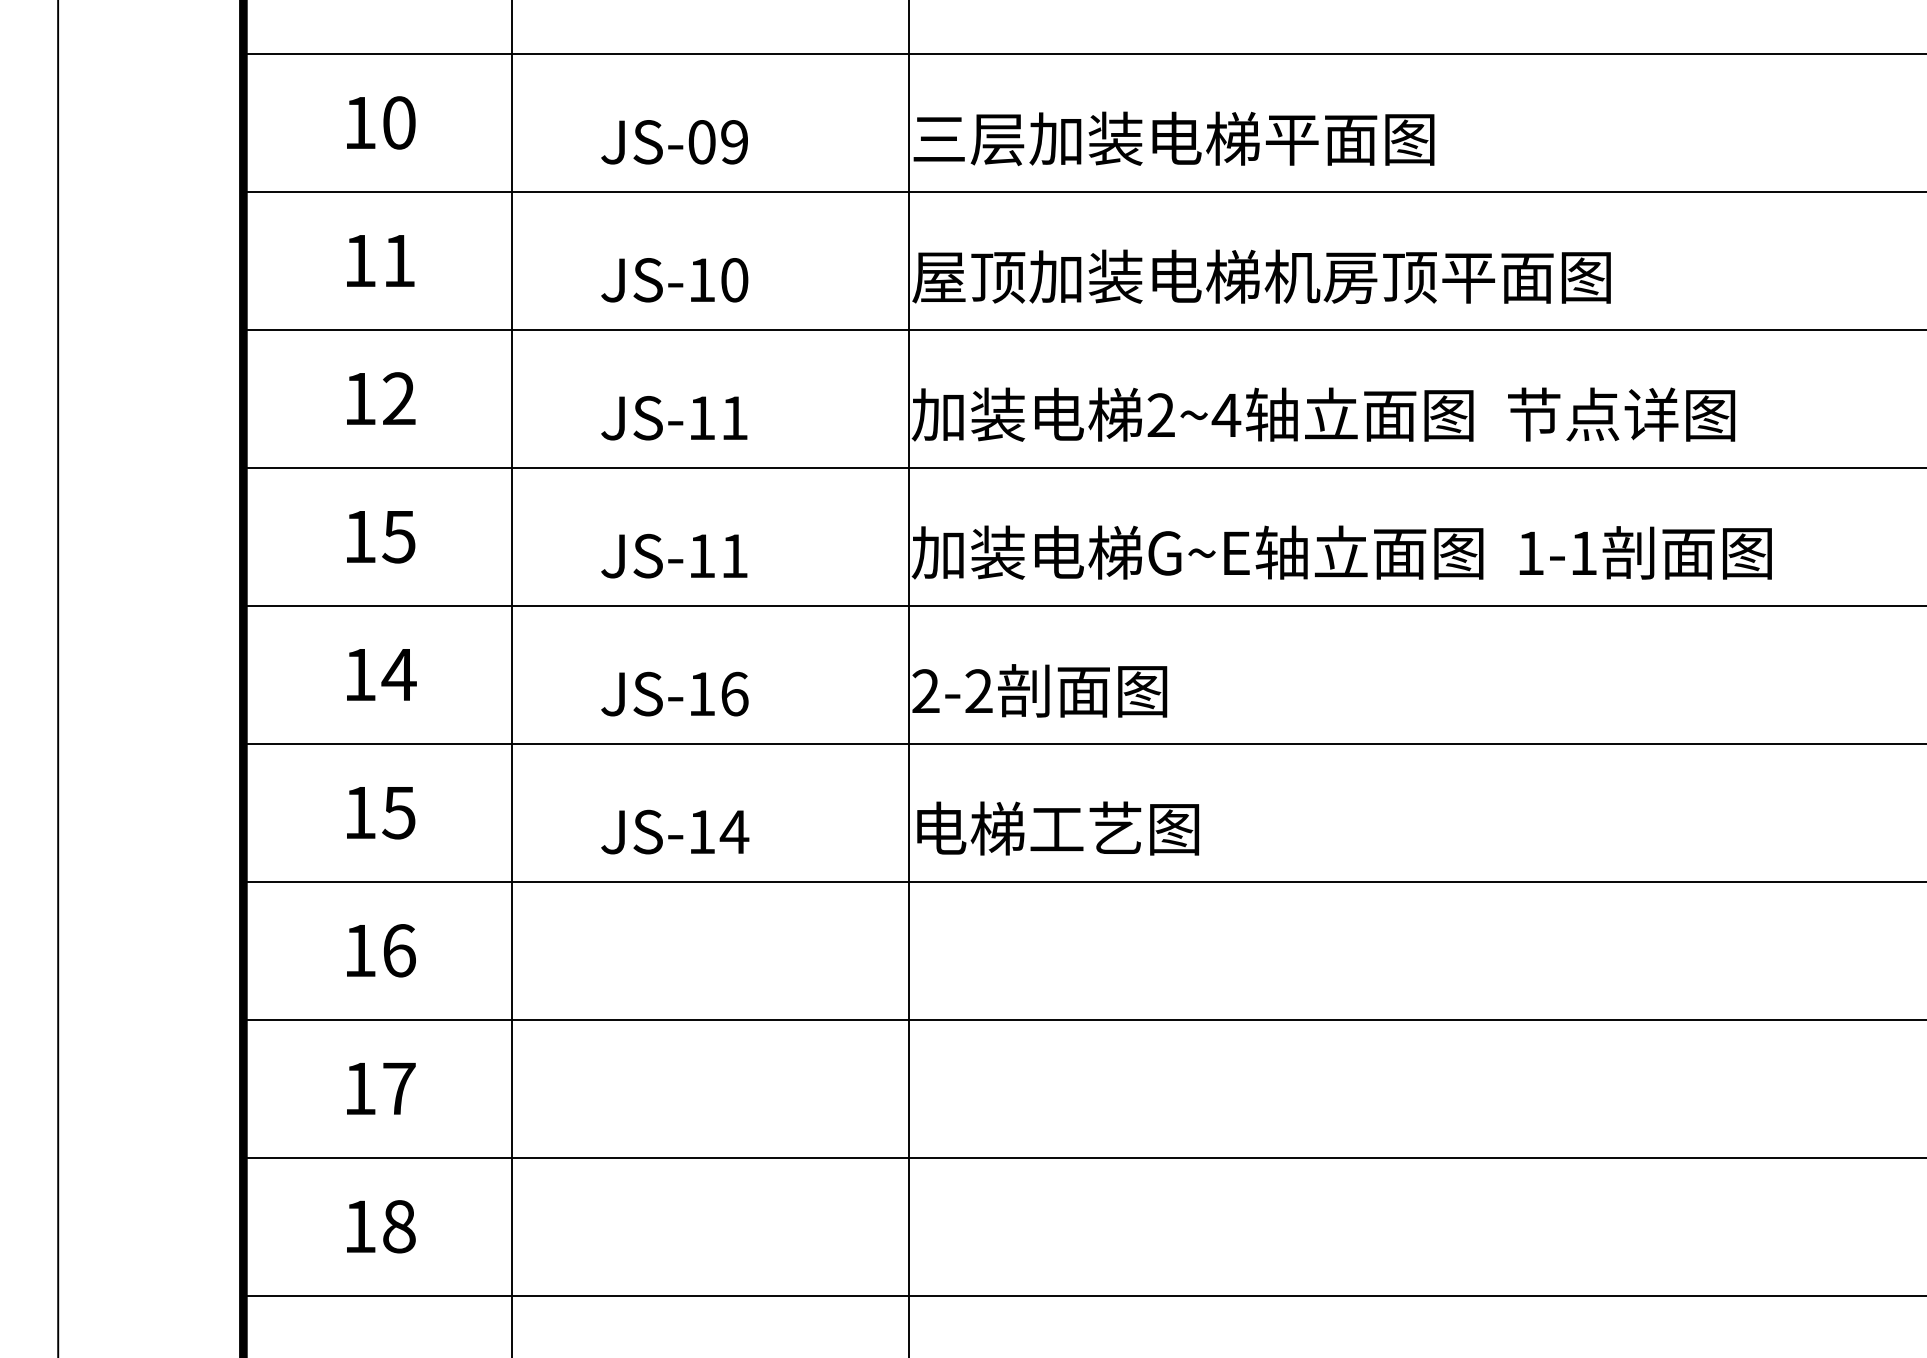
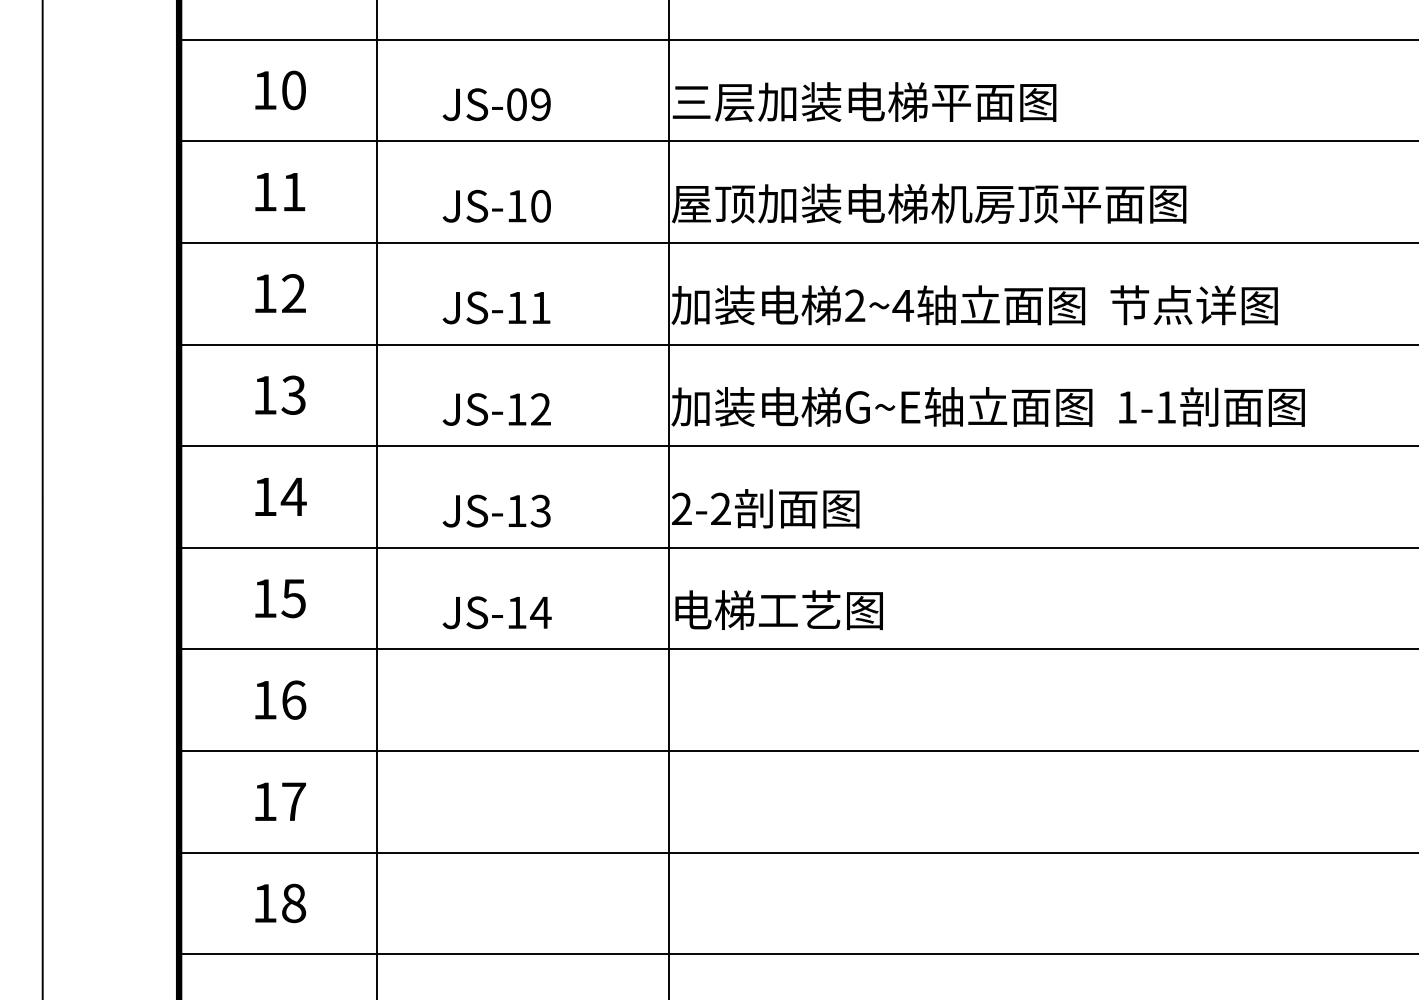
text: (398, 535) -> (293, 394), 15 -> 13
text: (734, 556) -> (540, 409), JS-11 -> JS-12
text: (734, 693) -> (540, 510), JS-16 -> JS-13

